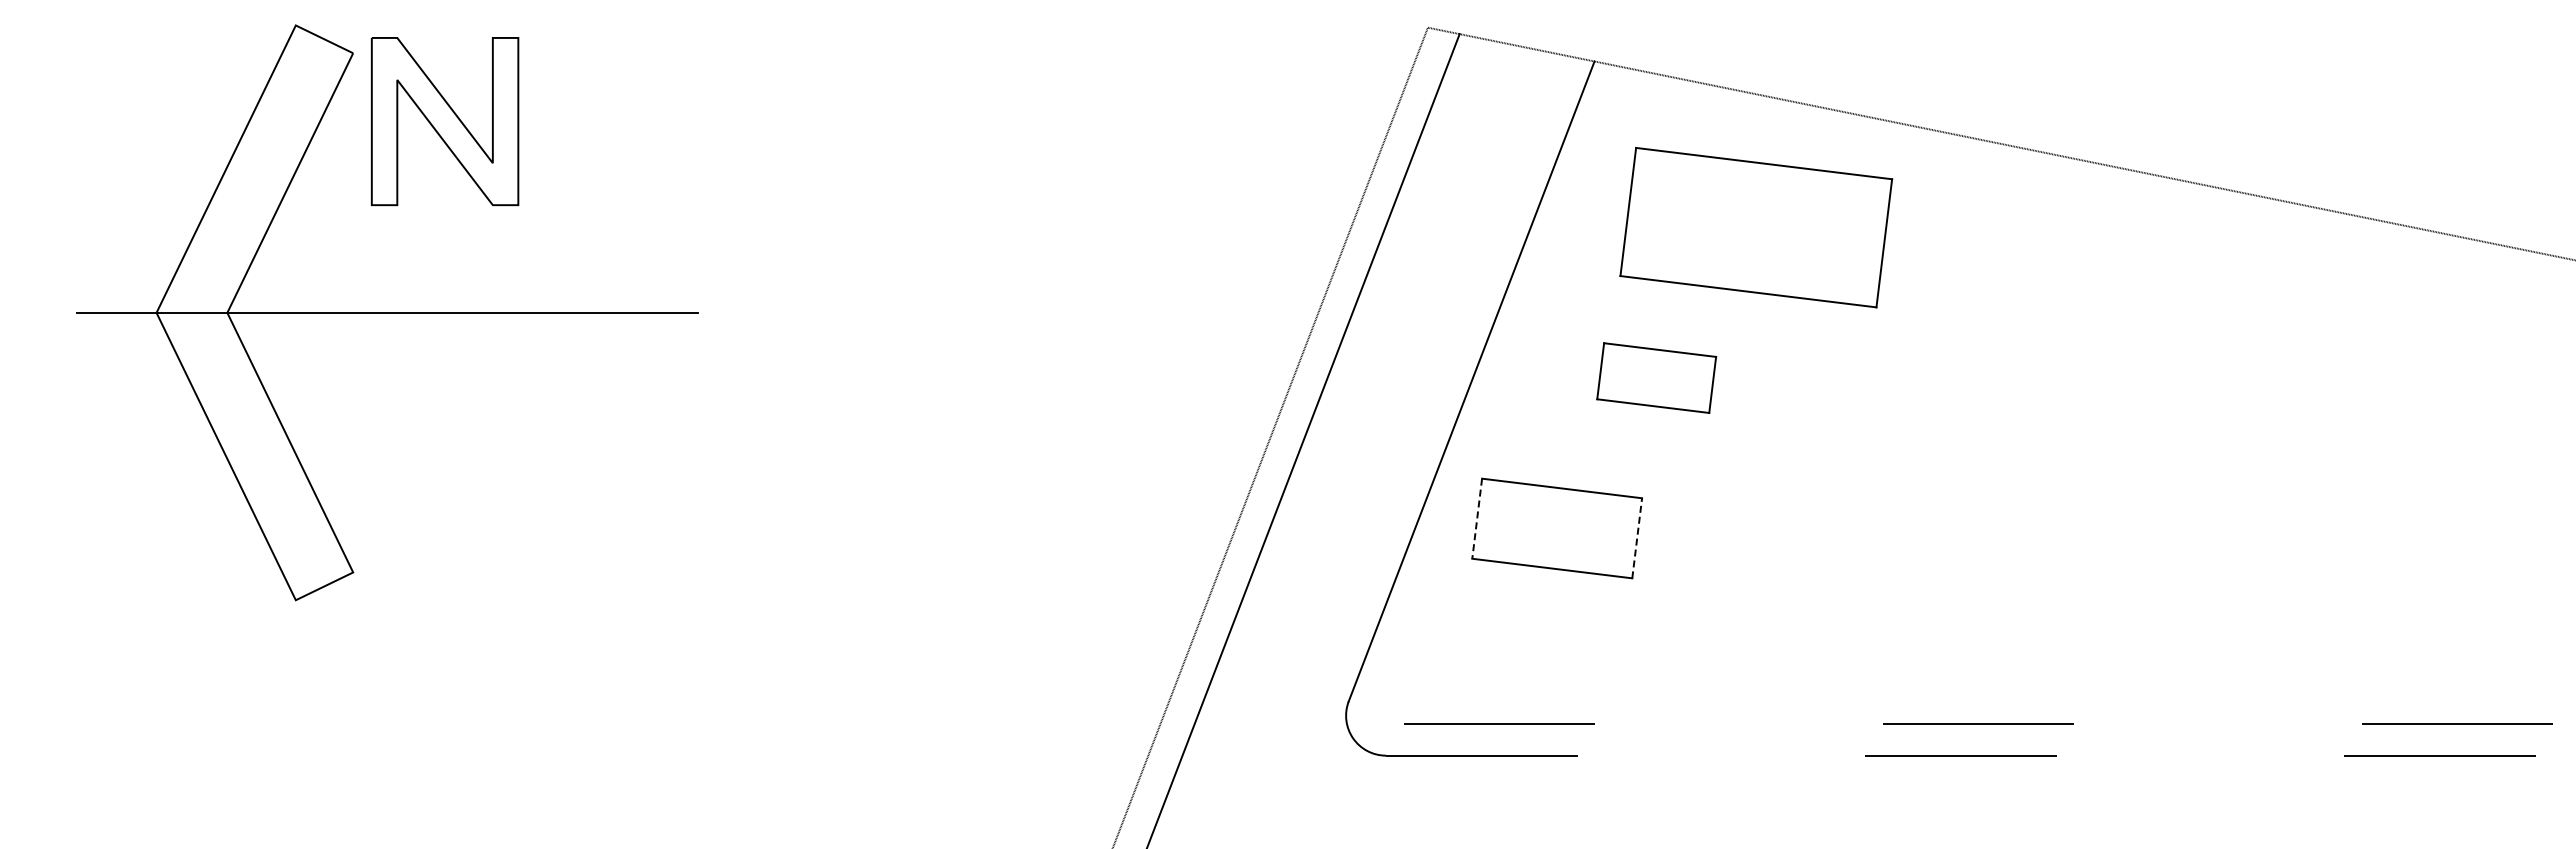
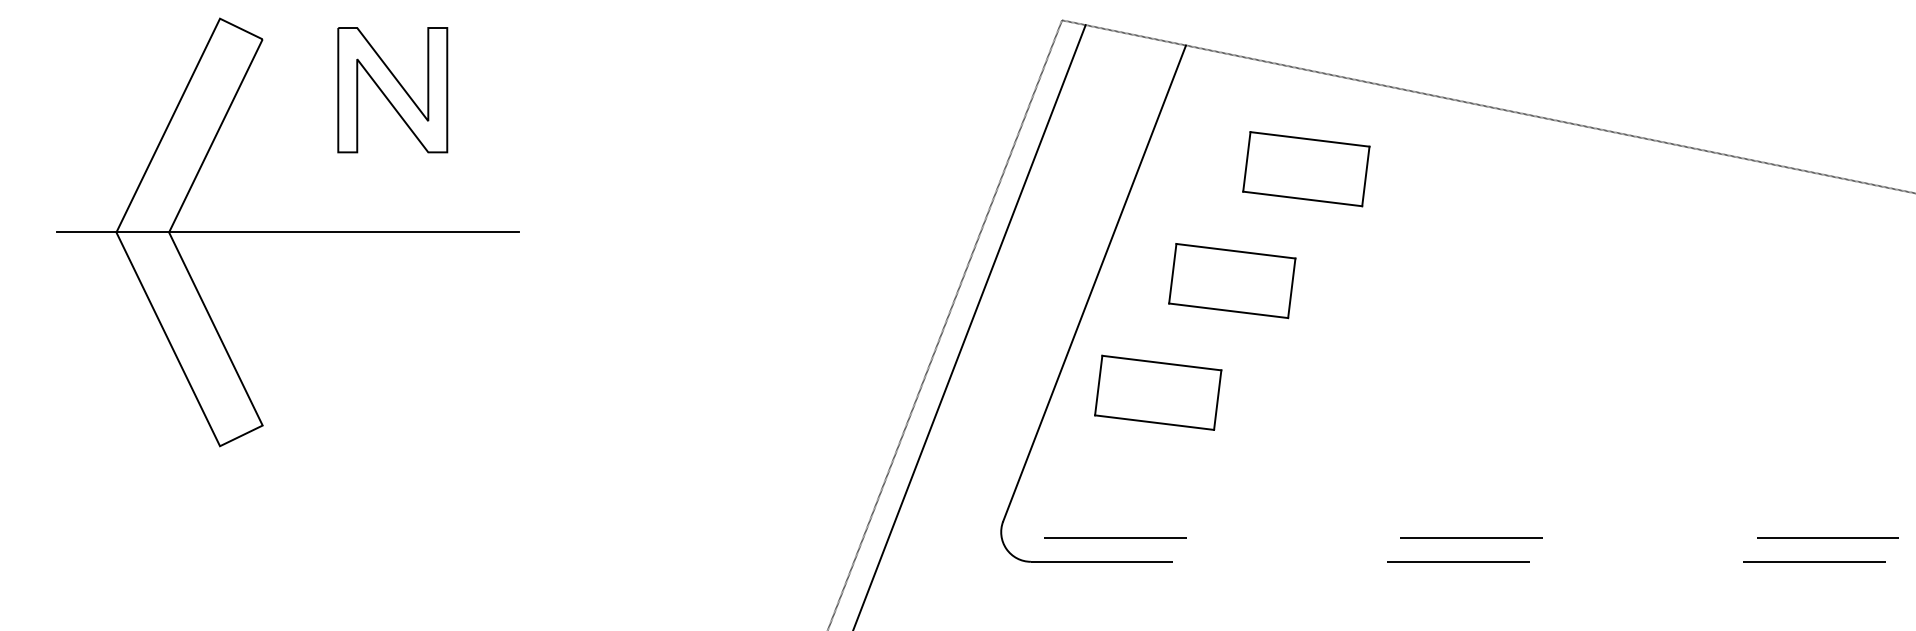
part: (444, 121) -> (392, 90), moved
part: (1756, 227) -> (1306, 168), size x0.62
part: (1656, 377) -> (1232, 280), size x1.43
line: (1477, 519) -> (1098, 386), dashed -> solid
line: (1637, 537) -> (1217, 399), dashed -> solid

